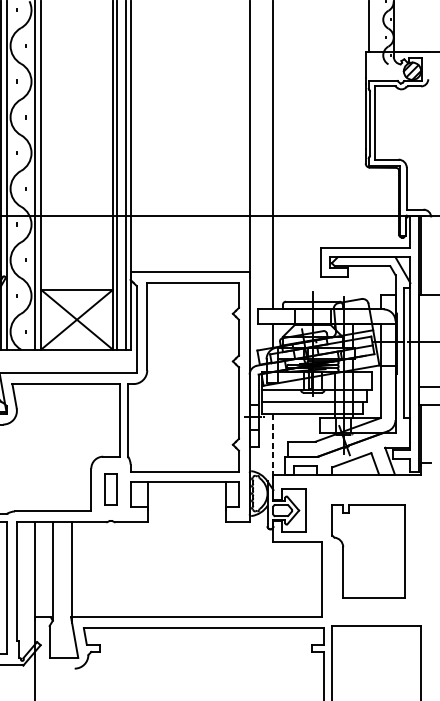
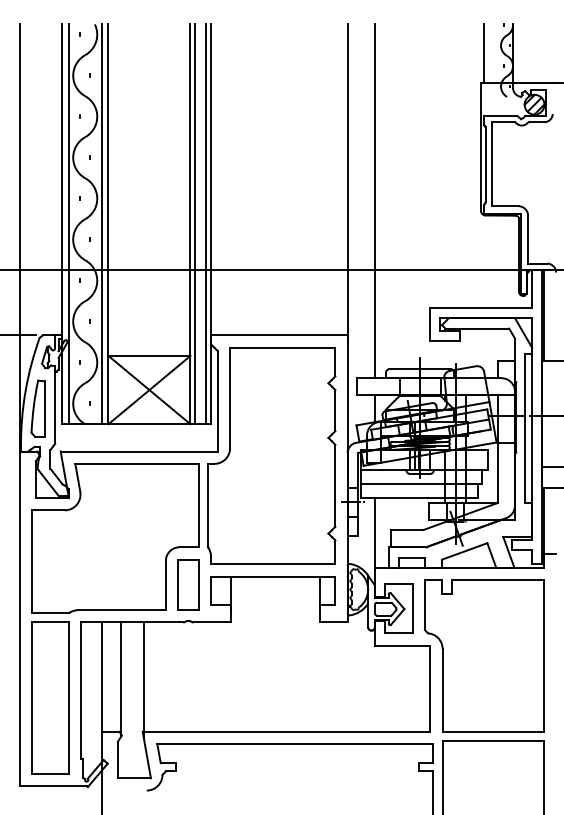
line: (273, 445) -> (375, 534), dashed -> solid
part: (111, 489) -> (188, 584), size x1.43
part: (367, 550) -> (483, 655), size x1.43

